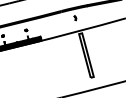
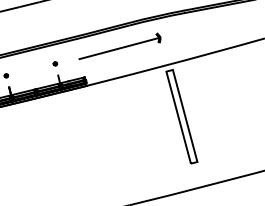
line: (56, 23) -> (118, 49), added

